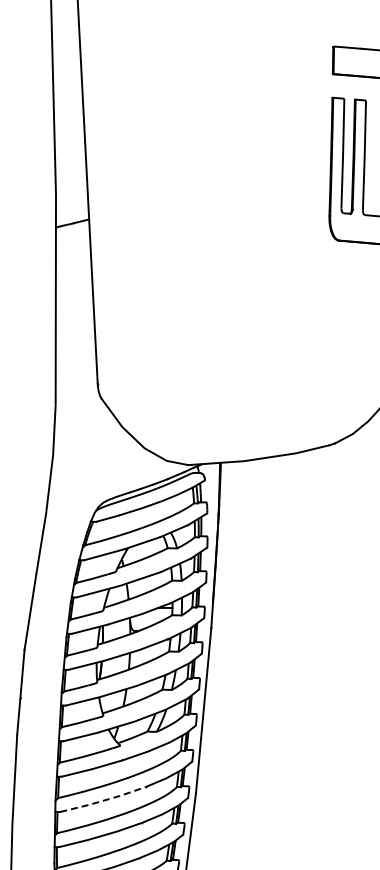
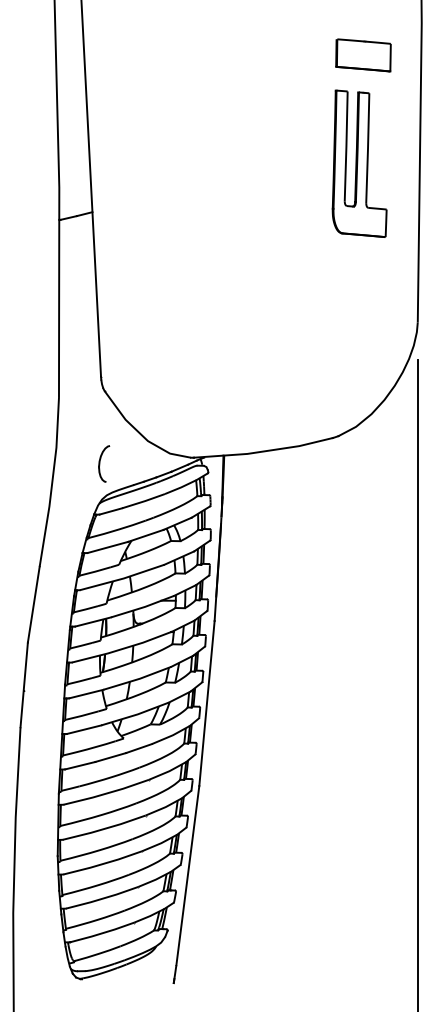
part: (101, 470) -> (104, 463), added
line: (104, 800) -> (107, 793), dashed -> solid

